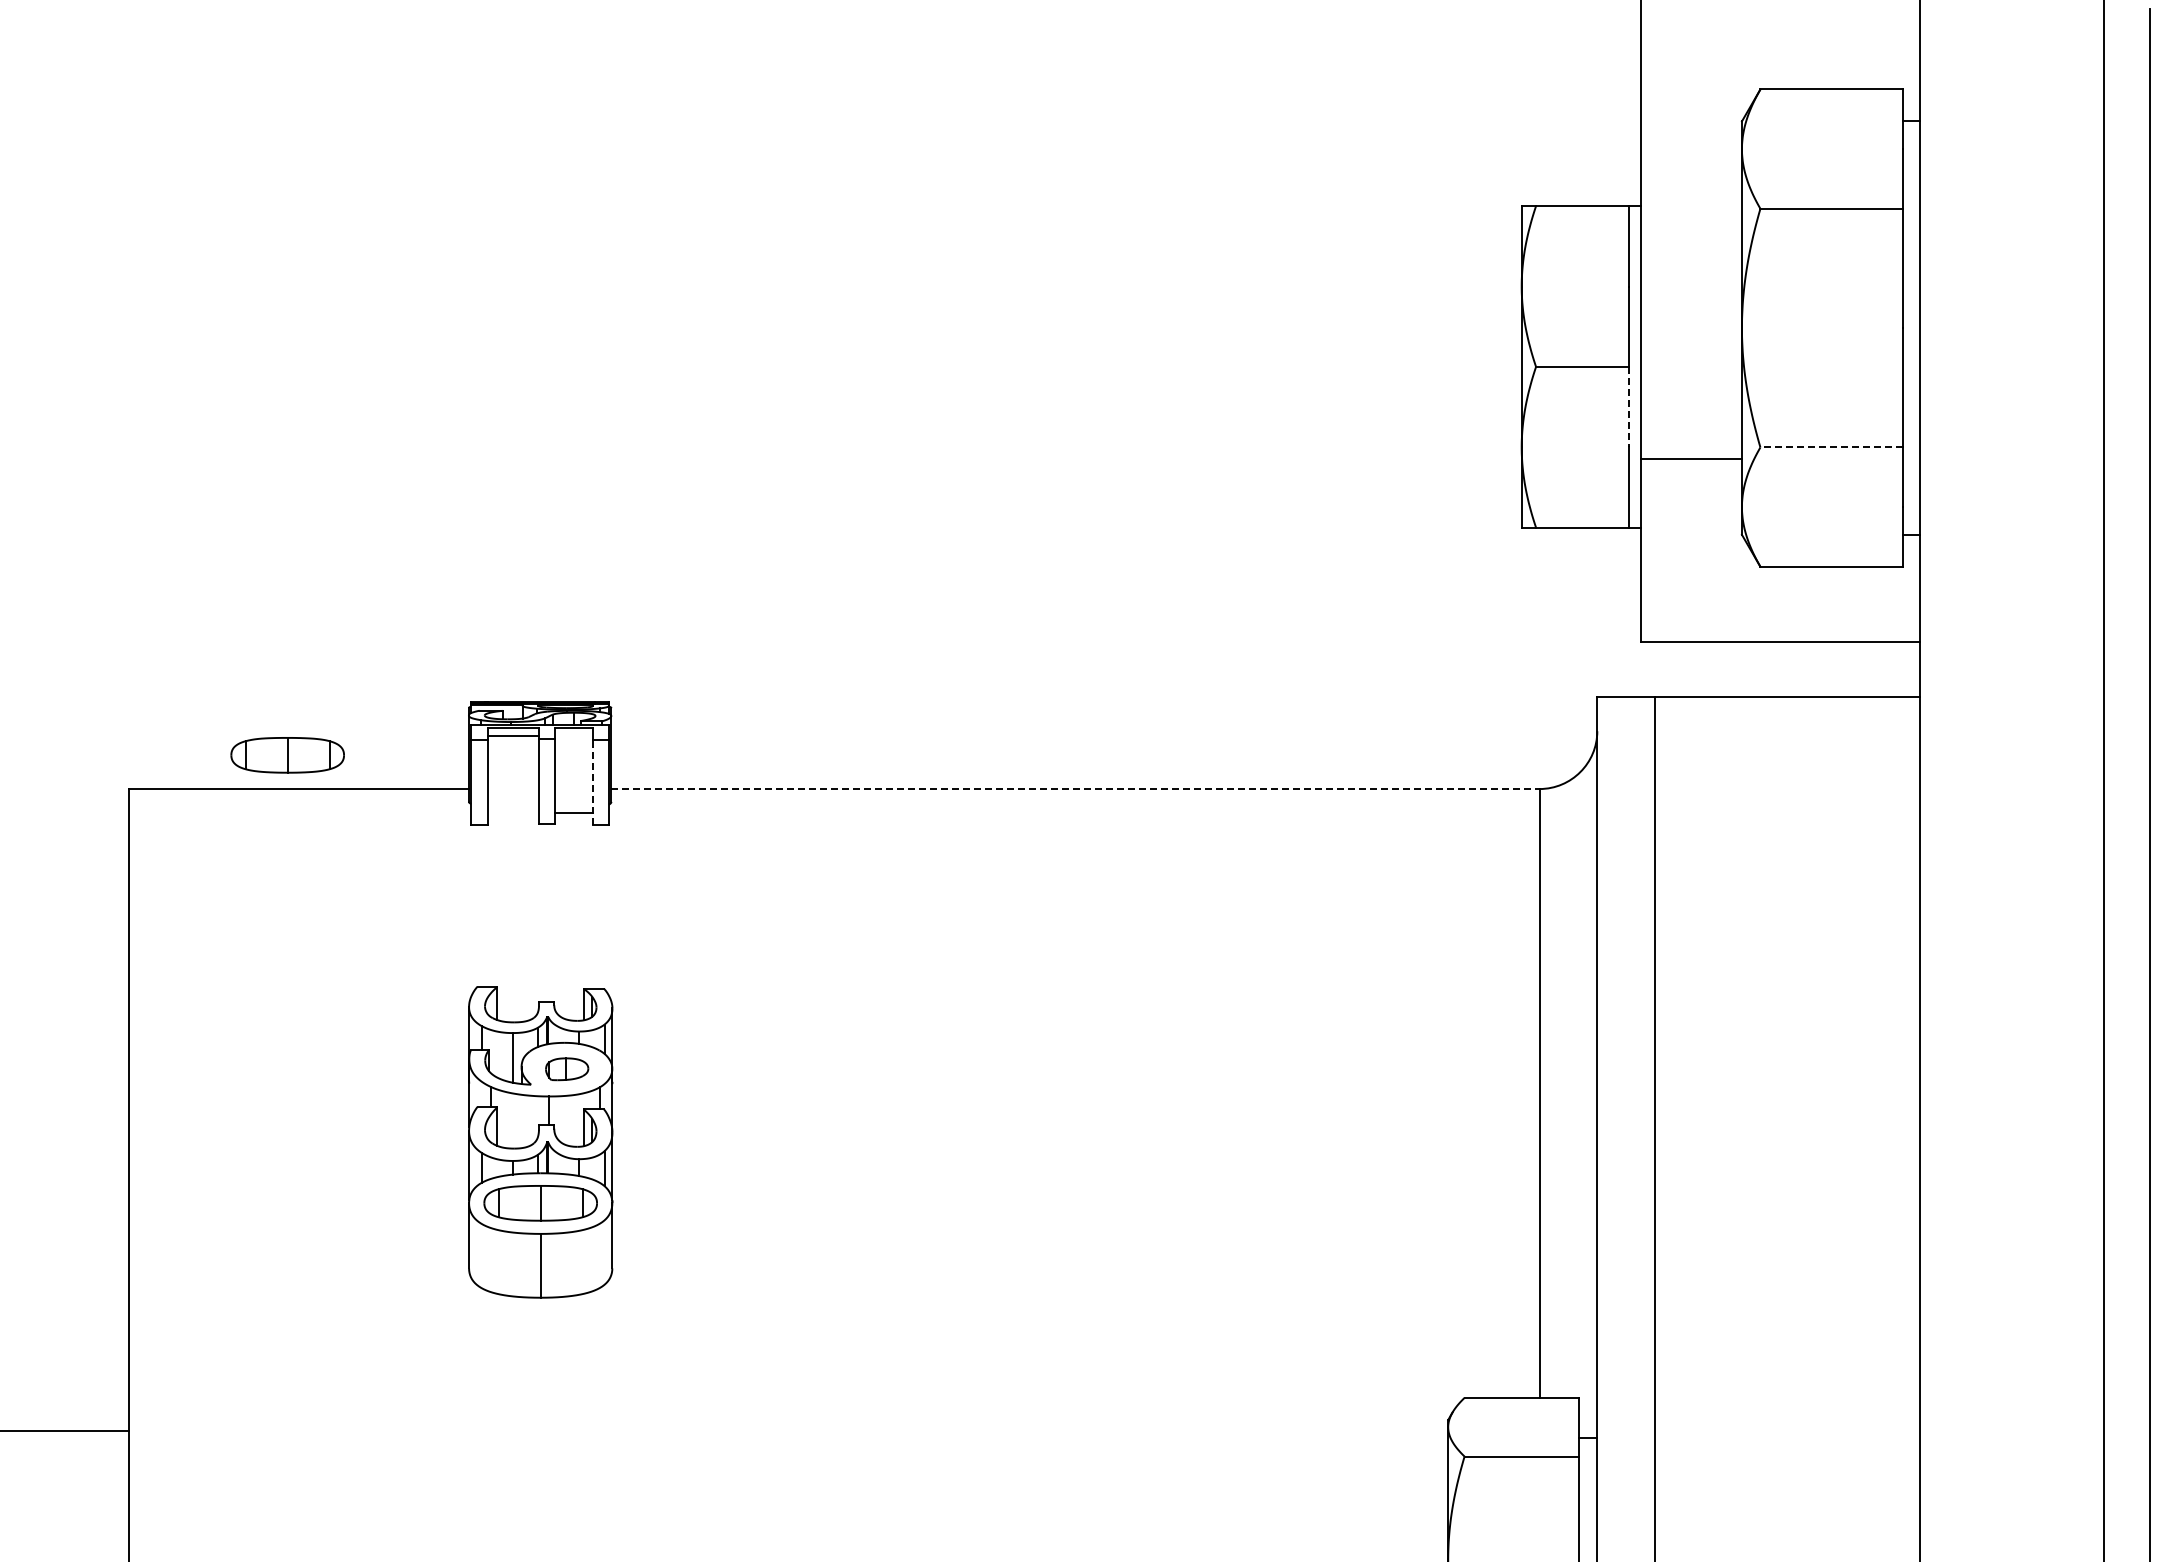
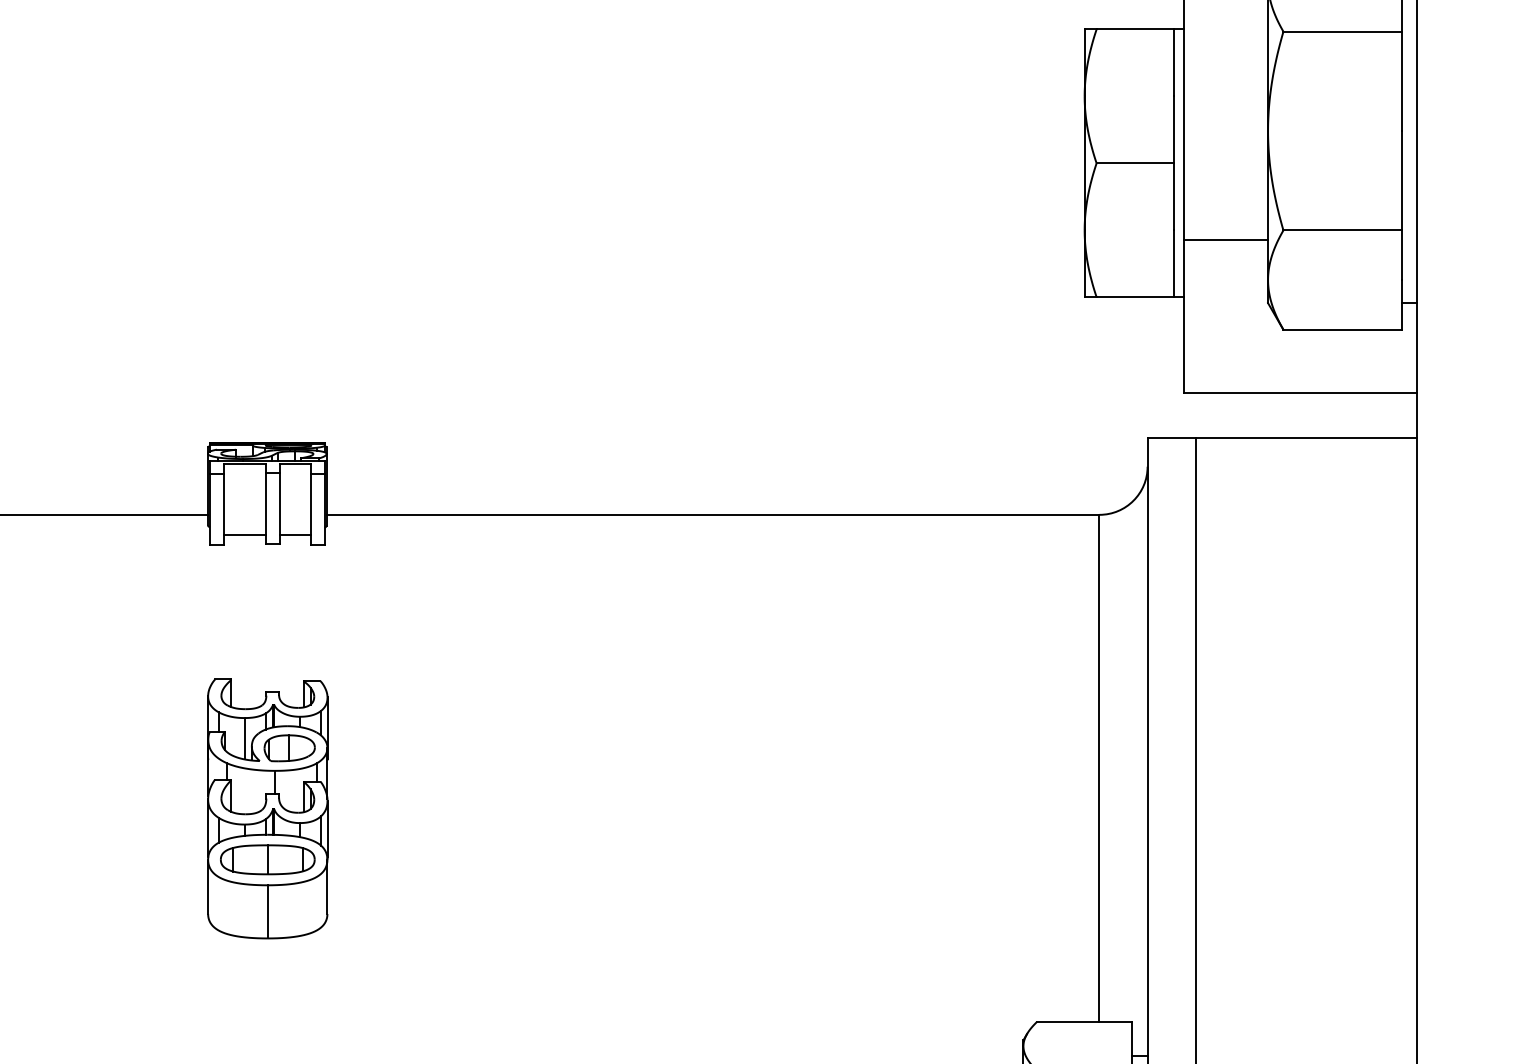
line: (1629, 407) -> (1174, 197), dashed -> solid
line: (1830, 447) -> (1341, 230), dashed -> solid
line: (512, 736) -> (244, 535), moved
part: (287, 755) -> (56, 486), removed
line: (592, 782) -> (310, 509), dashed -> solid
line: (1075, 789) -> (713, 515), dashed -> solid
part: (567, 1068) -> (290, 747), size x1.43

